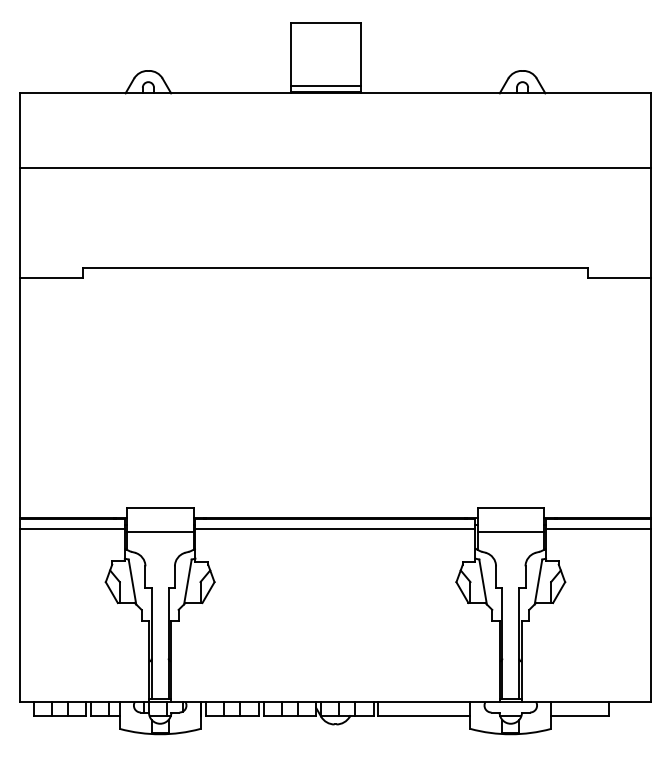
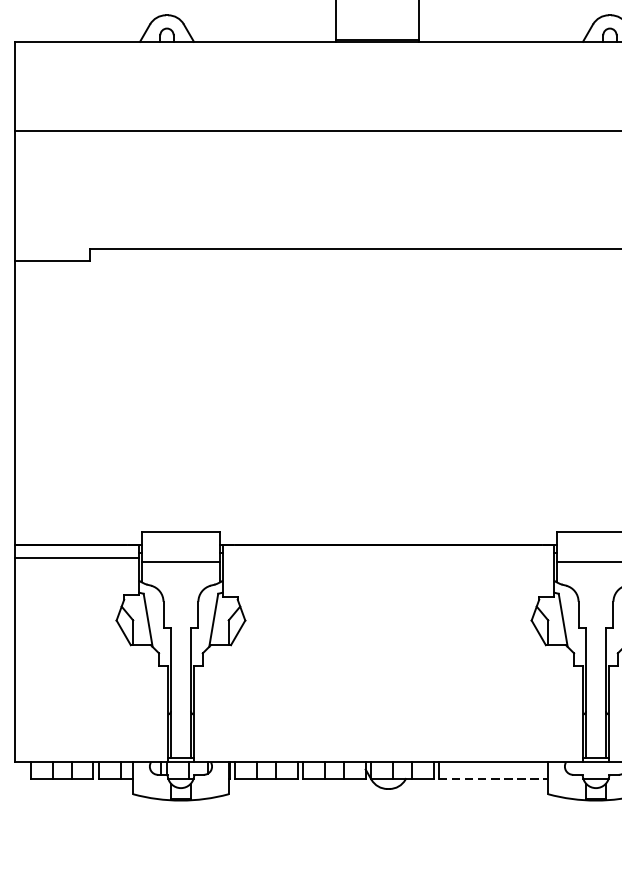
line: (325, 86) -> (376, 33), removed
line: (335, 529) -> (388, 558), removed
line: (424, 716) -> (493, 779), solid -> dashed

